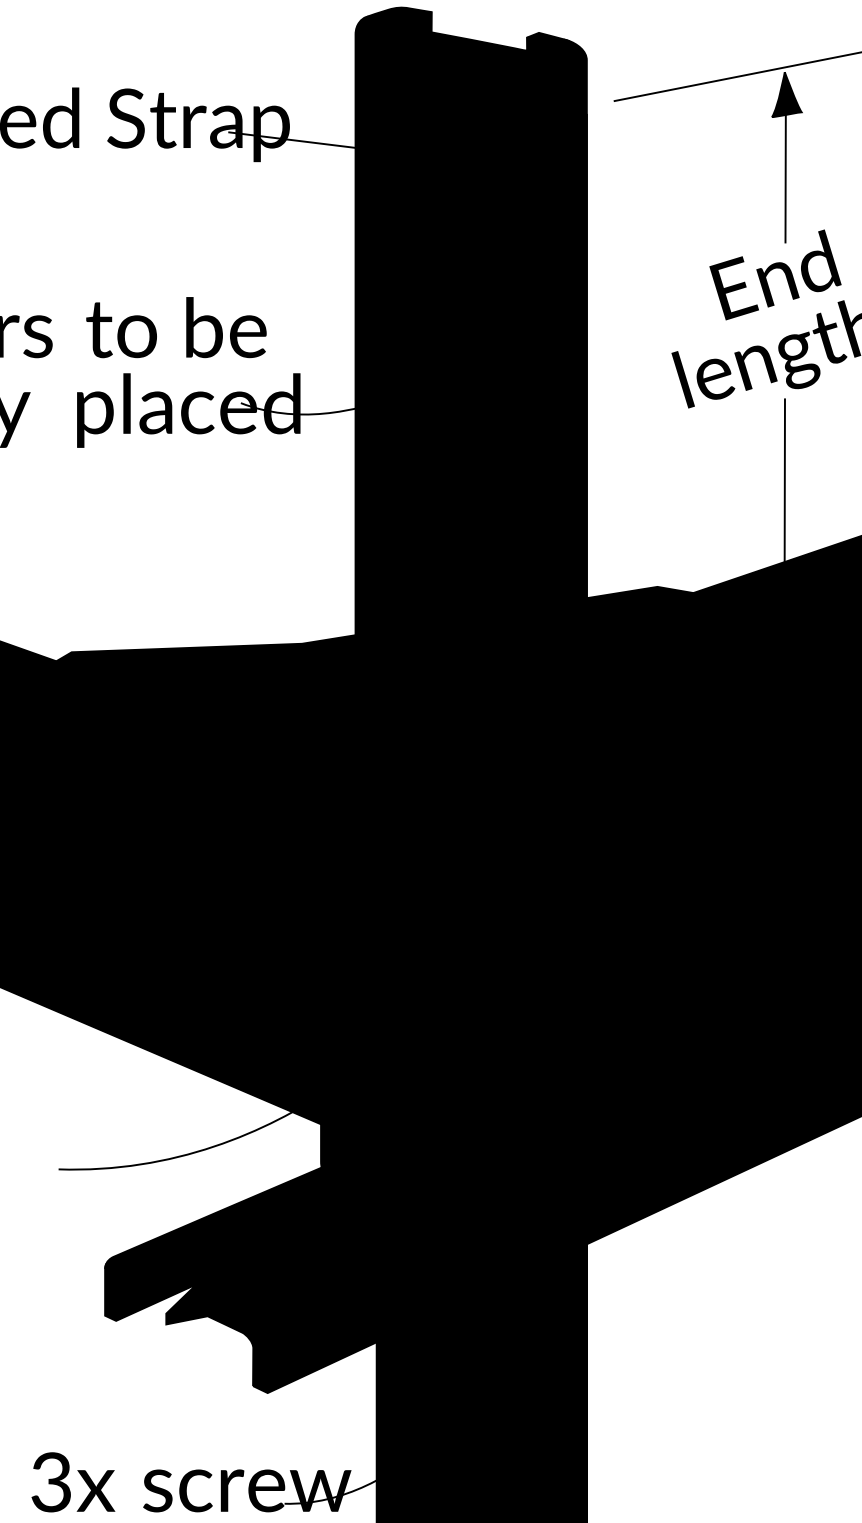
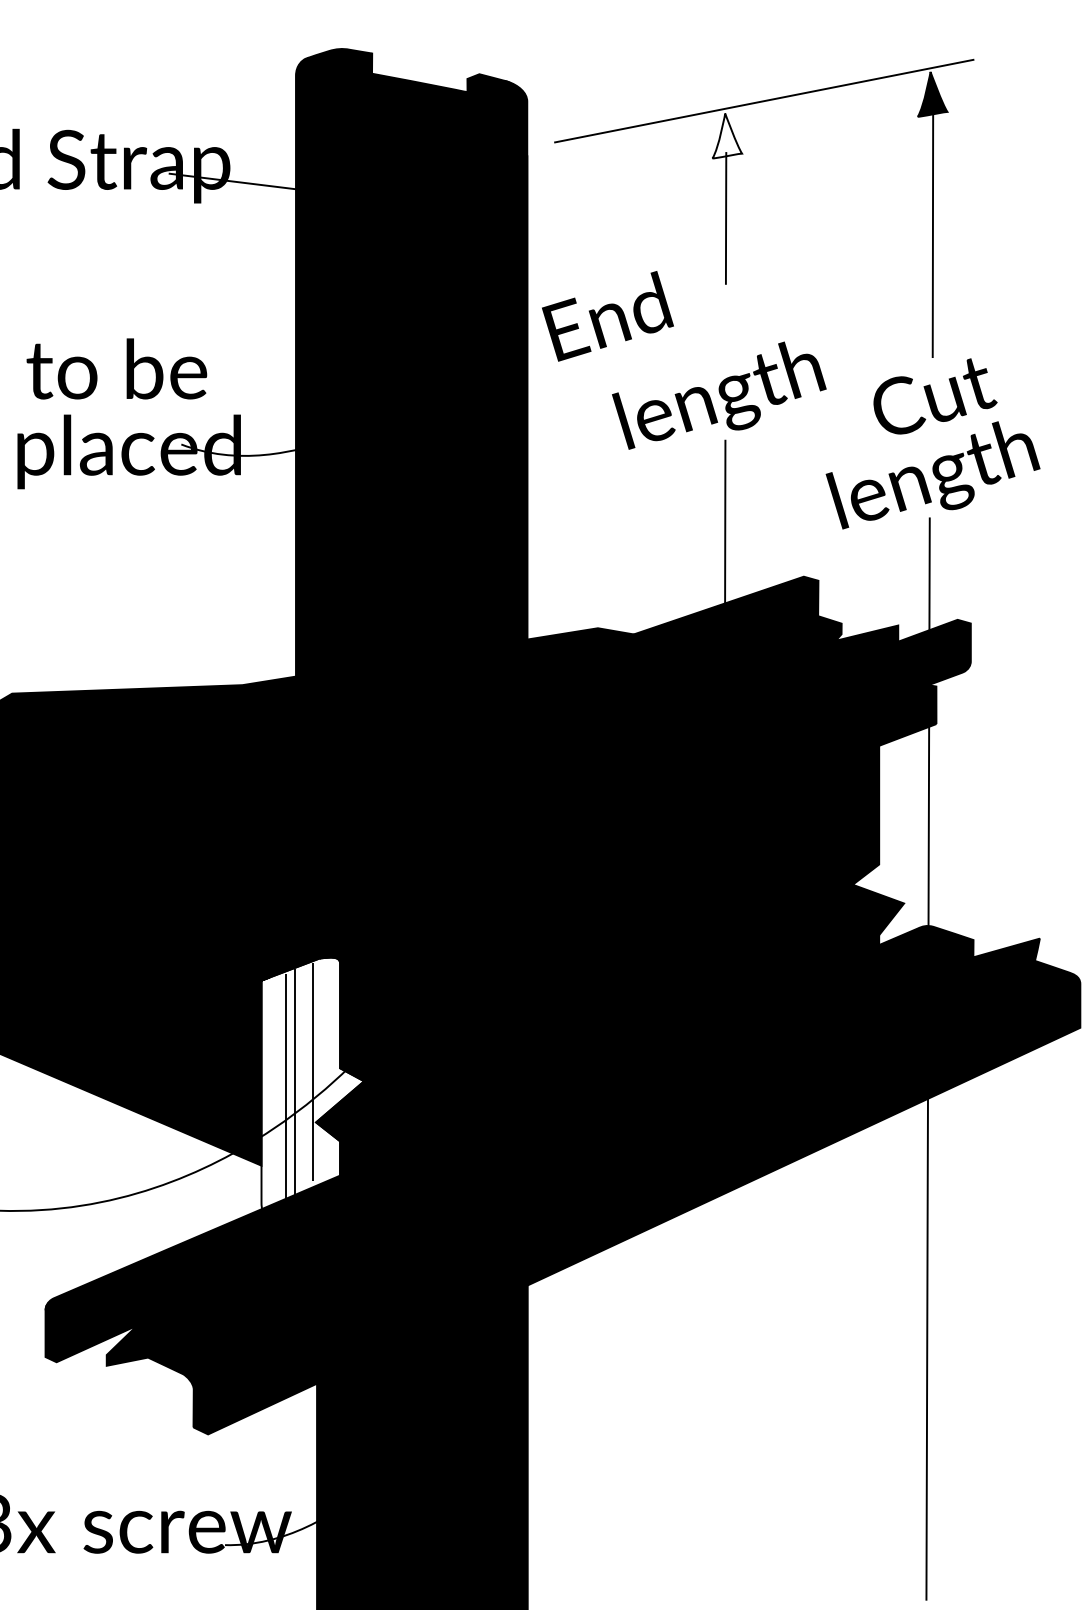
fill: (787, 94) -> (727, 135), removed
text: (775, 275) -> (607, 316), moved
fill: (372, 1050) -> (312, 1091), removed

